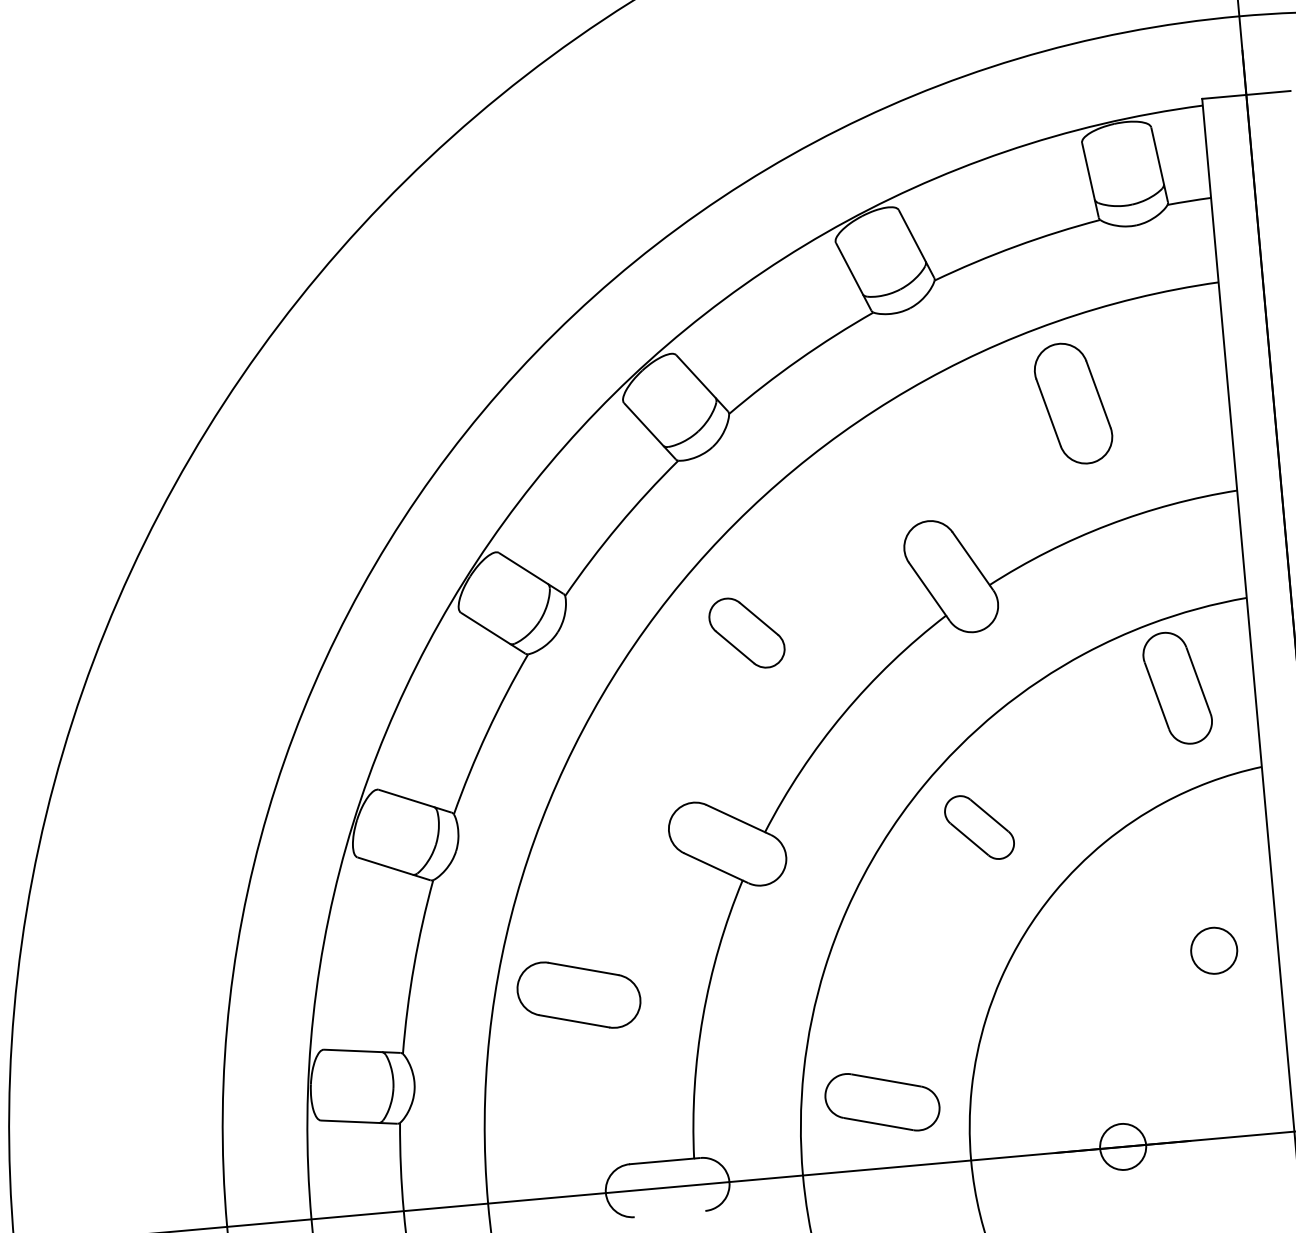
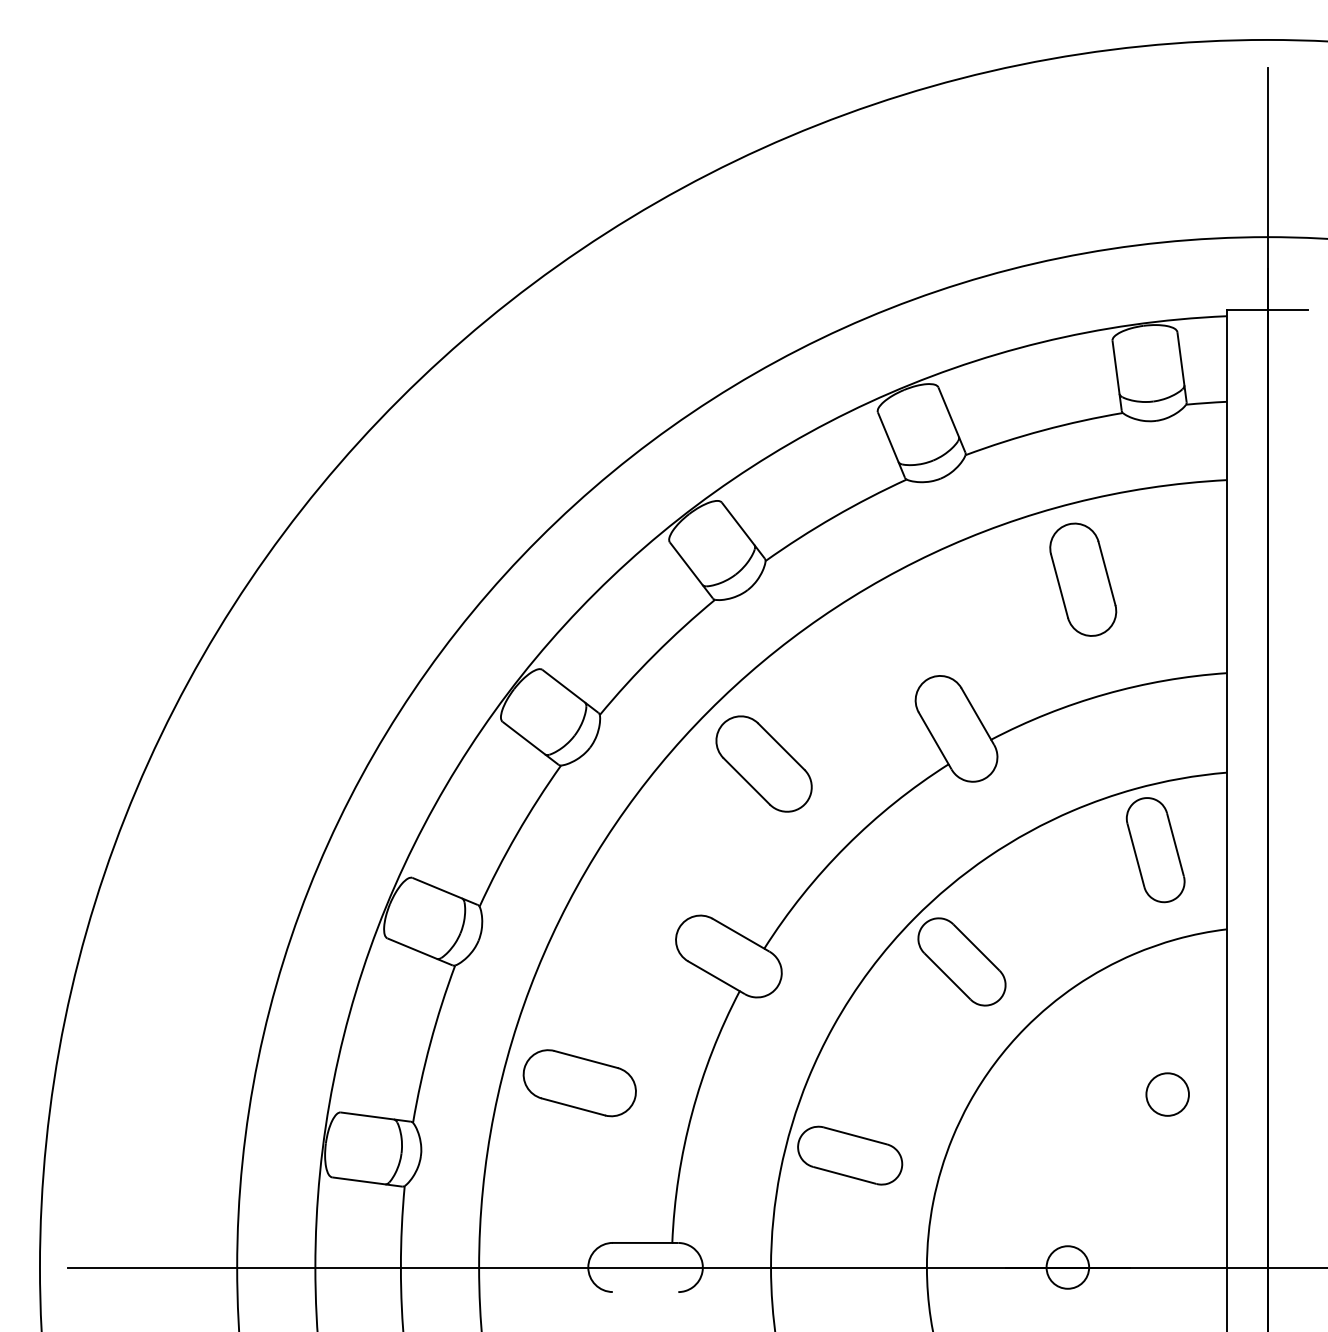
part: (746, 632) -> (763, 763), size x1.43
part: (978, 827) -> (961, 961), size x1.43
part: (882, 1102) -> (850, 1155), moved

